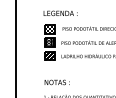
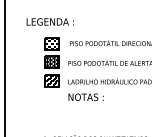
text: (60, 13) -> (50, 22), moved
text: (56, 82) -> (84, 97), moved

